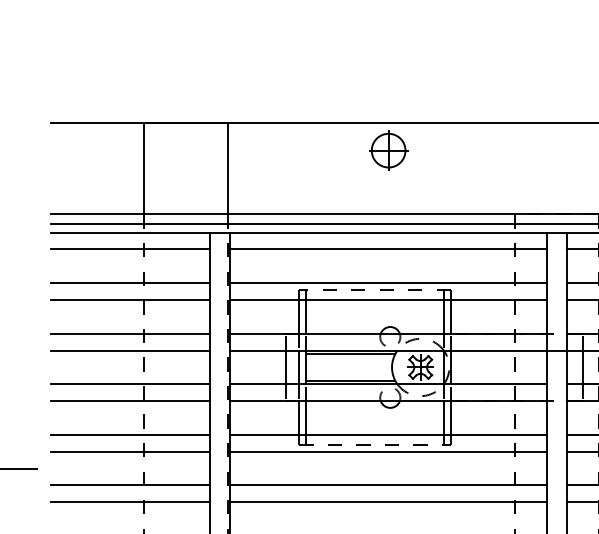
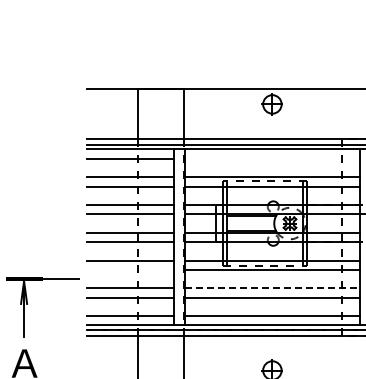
line: (388, 249) -> (272, 158), removed
line: (130, 451) -> (130, 269), removed
line: (388, 485) -> (272, 288), solid -> dashed

